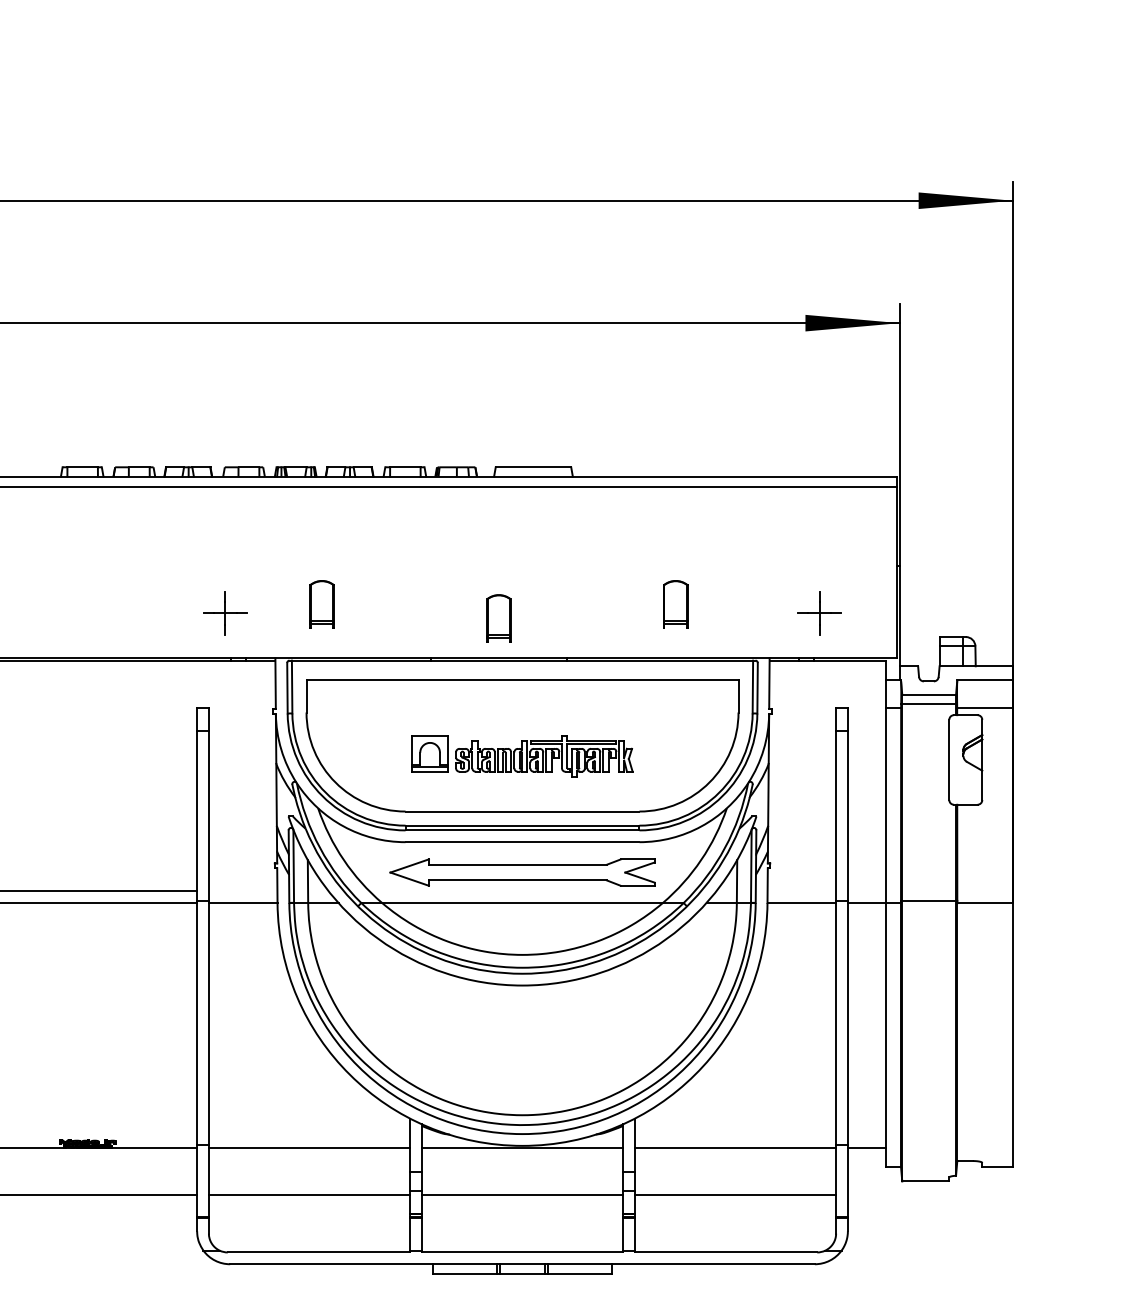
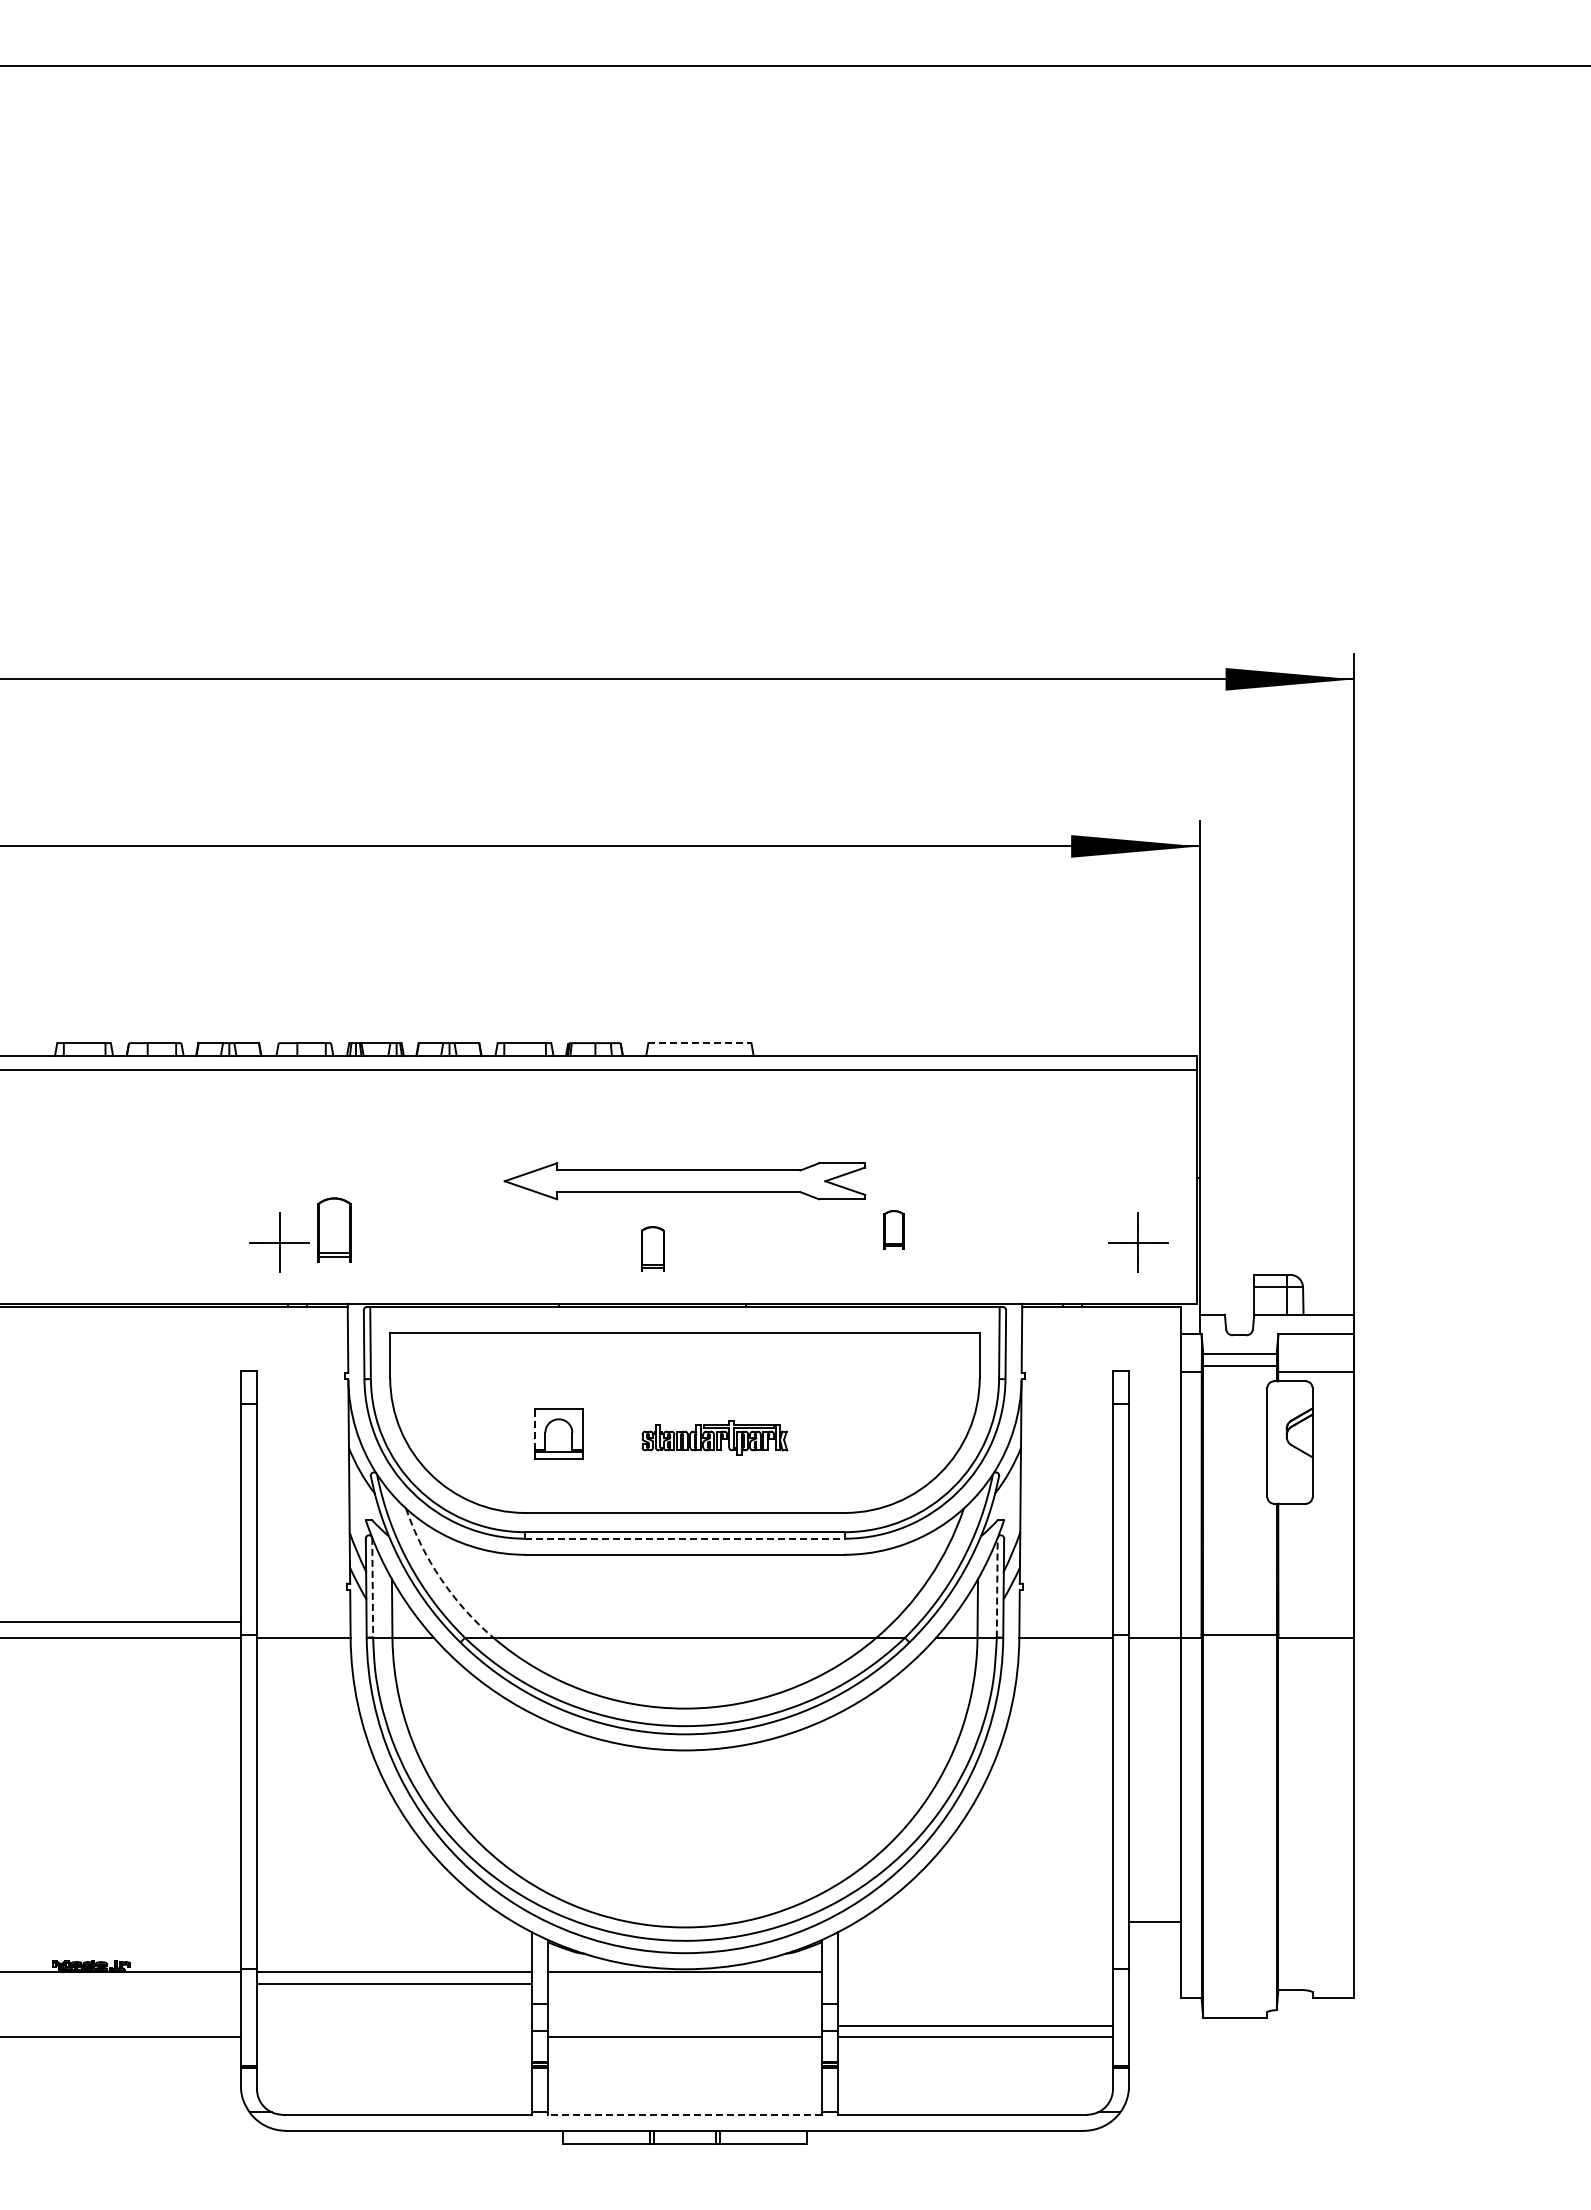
line: (533, 467) -> (700, 1043), solid -> dashed
part: (322, 603) -> (334, 1229), moved
part: (675, 603) -> (893, 1229), size x0.6
part: (819, 613) -> (1138, 1242), moved
part: (498, 617) -> (652, 1248), size x0.7
line: (412, 750) -> (534, 1429), solid -> dashed
part: (544, 756) -> (714, 1437), size x0.6
line: (522, 830) -> (684, 1538), solid -> dashed
arc: (344, 860) -> (441, 1579), solid -> dashed
line: (293, 866) -> (372, 1587), solid -> dashed
line: (751, 866) -> (997, 1587), solid -> dashed
part: (522, 872) -> (684, 1181), moved
line: (735, 1148) -> (975, 2026), moved
line: (866, 1148) -> (1154, 1921), moved
line: (308, 1195) -> (393, 1983), moved
line: (522, 1252) -> (684, 2114), solid -> dashed

